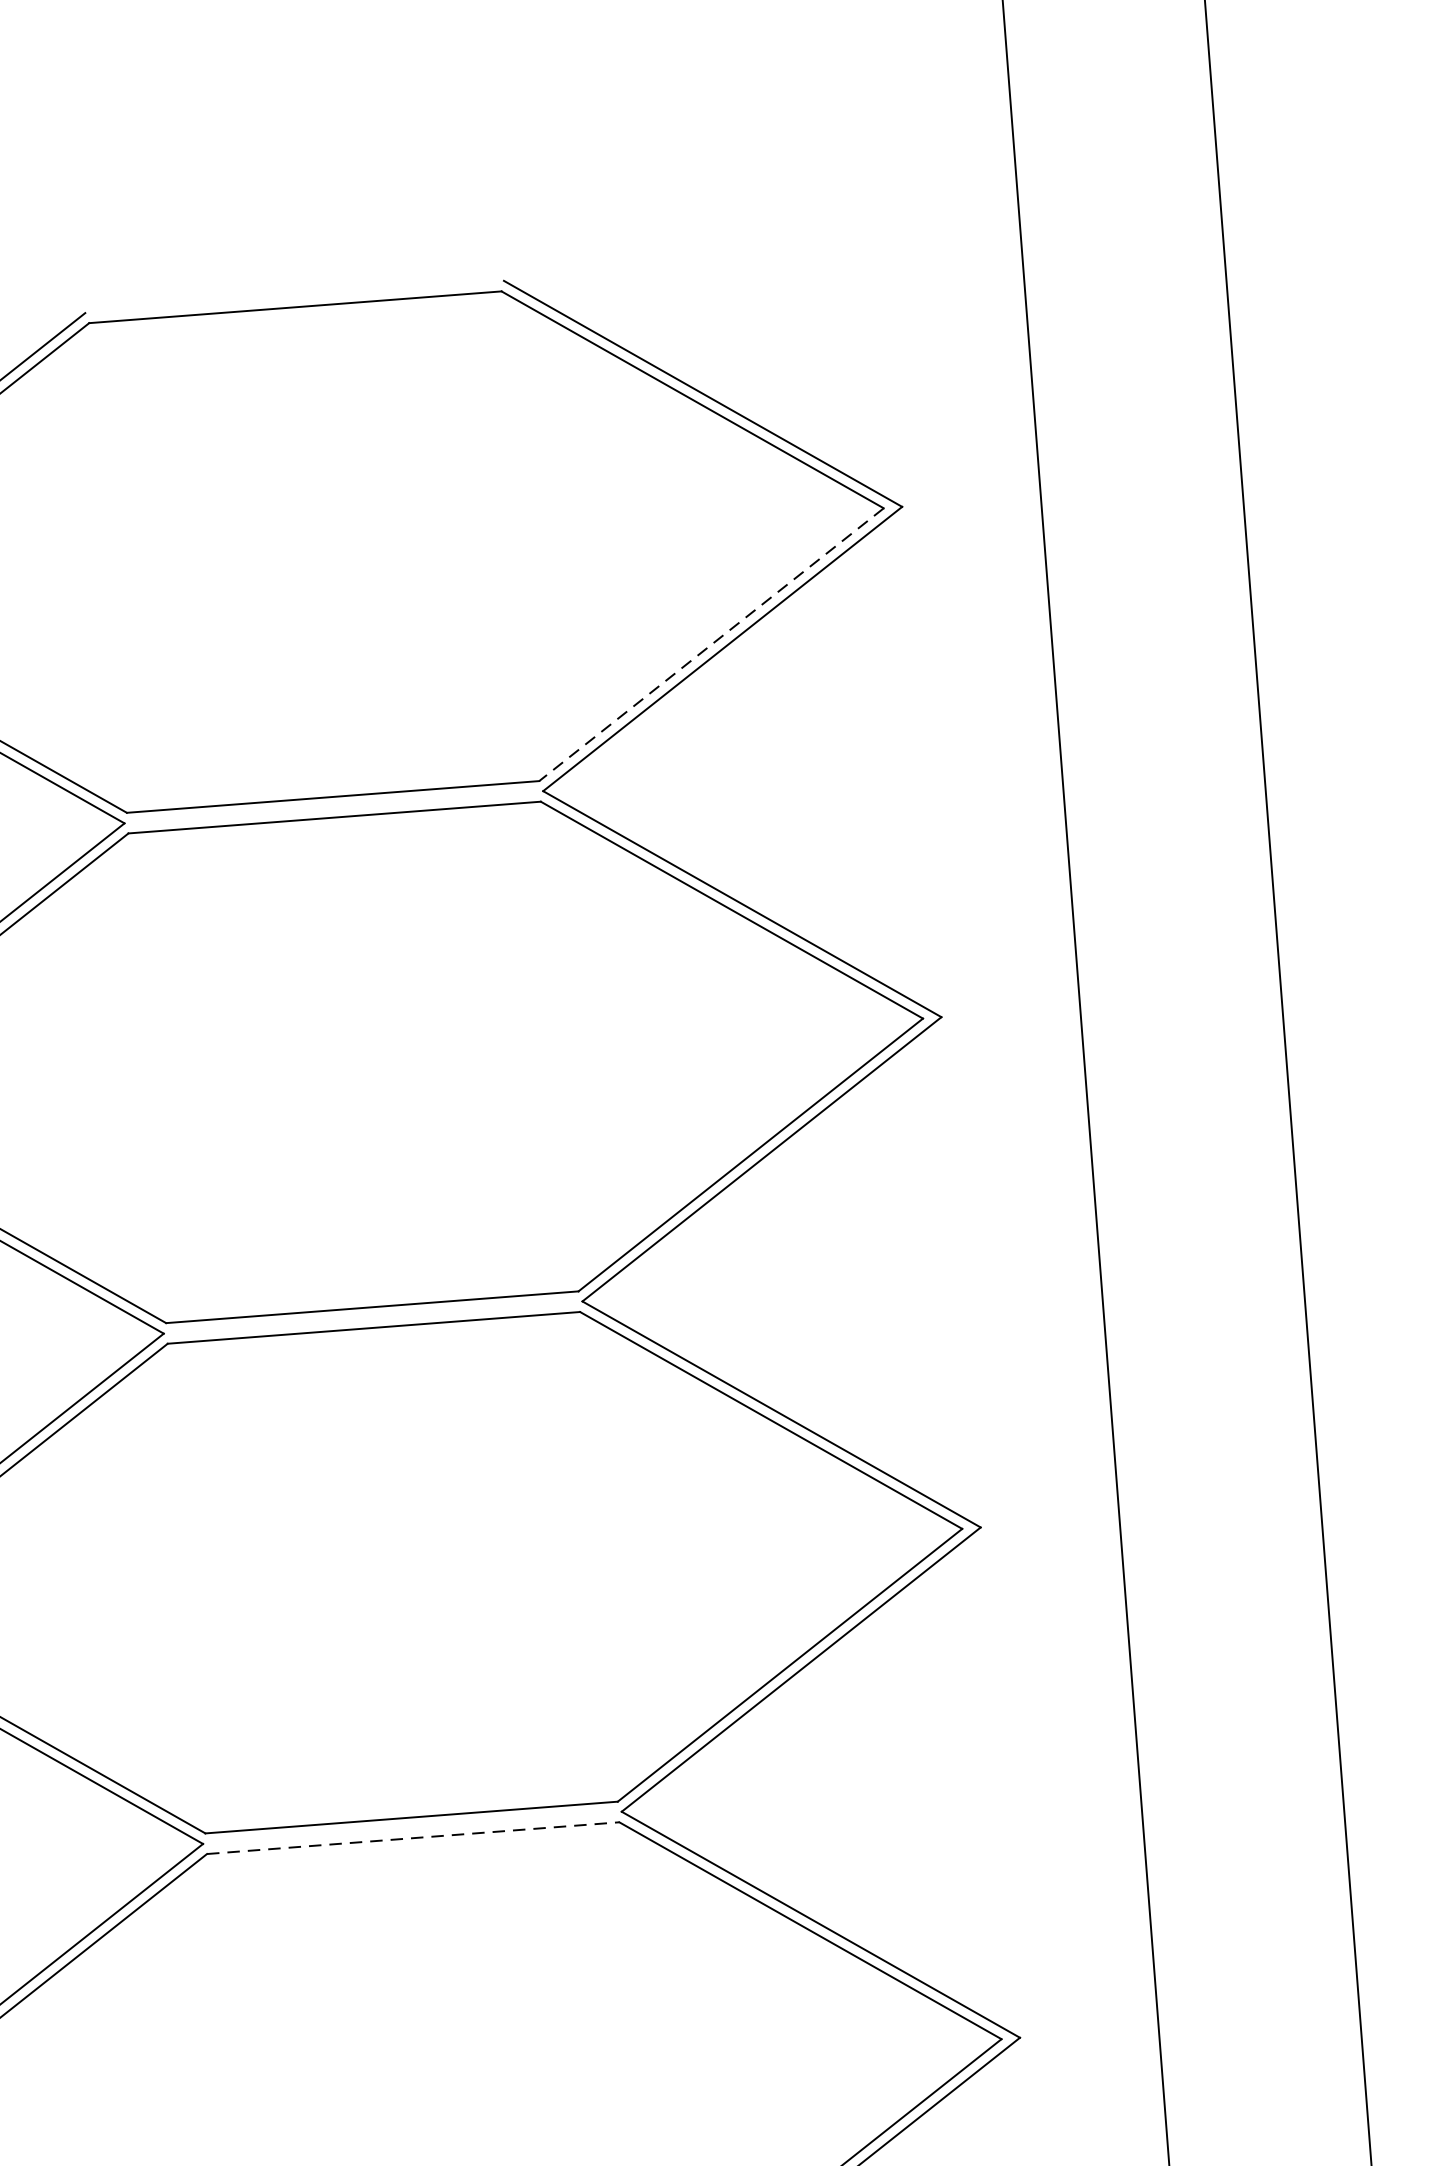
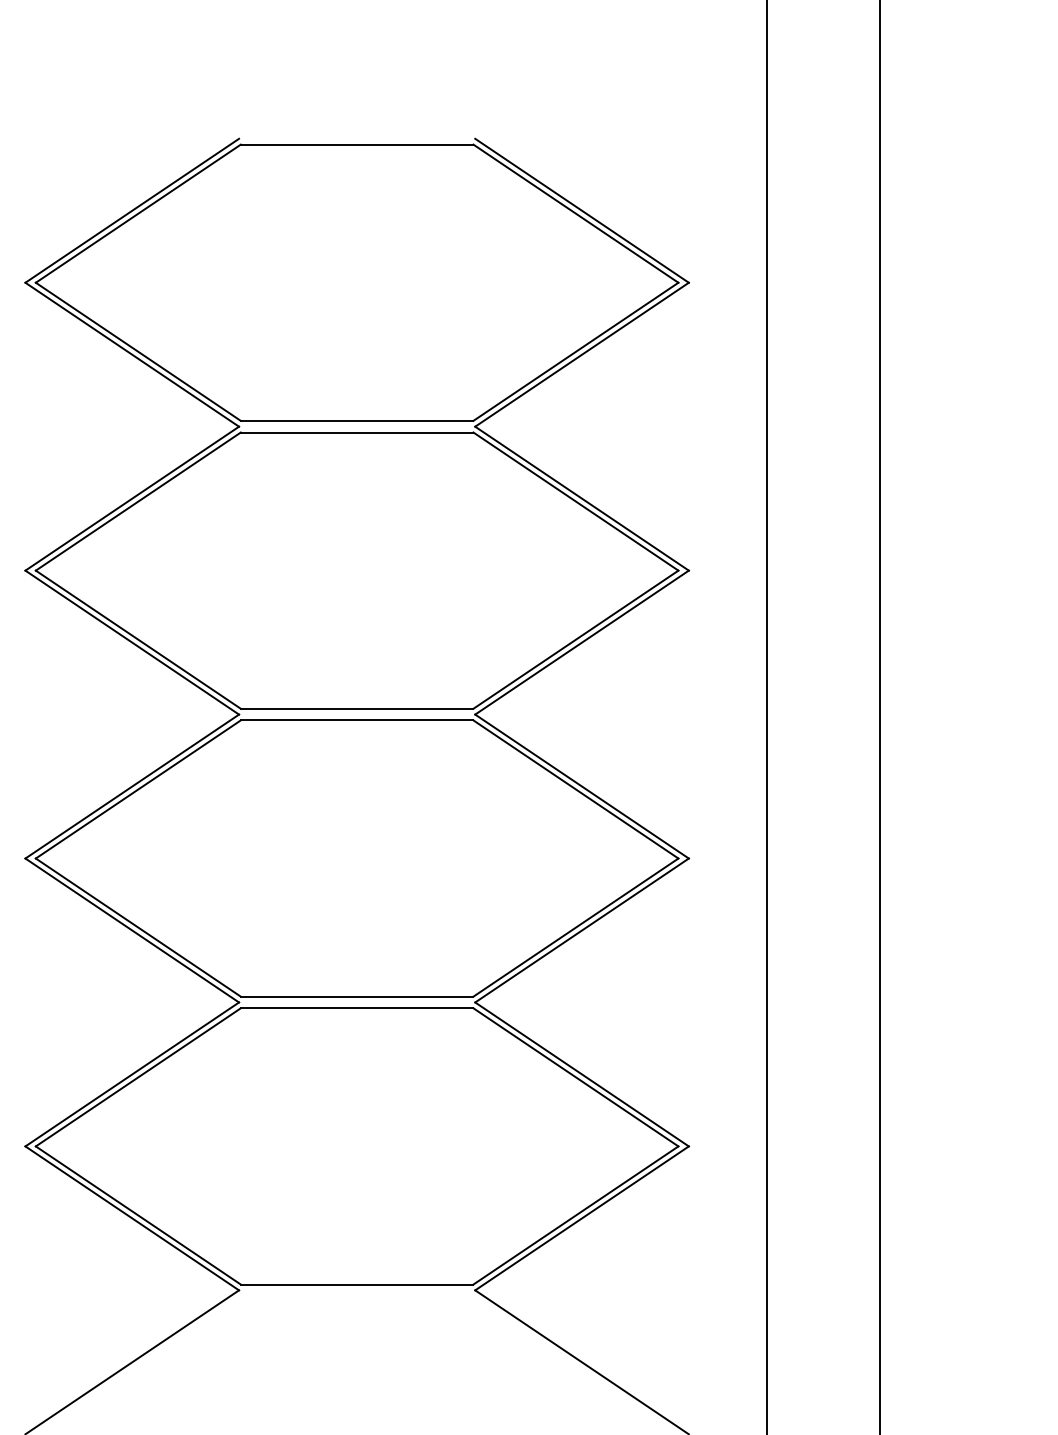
line: (710, 644) -> (575, 351), dashed -> solid
line: (413, 1838) -> (357, 1008), dashed -> solid

